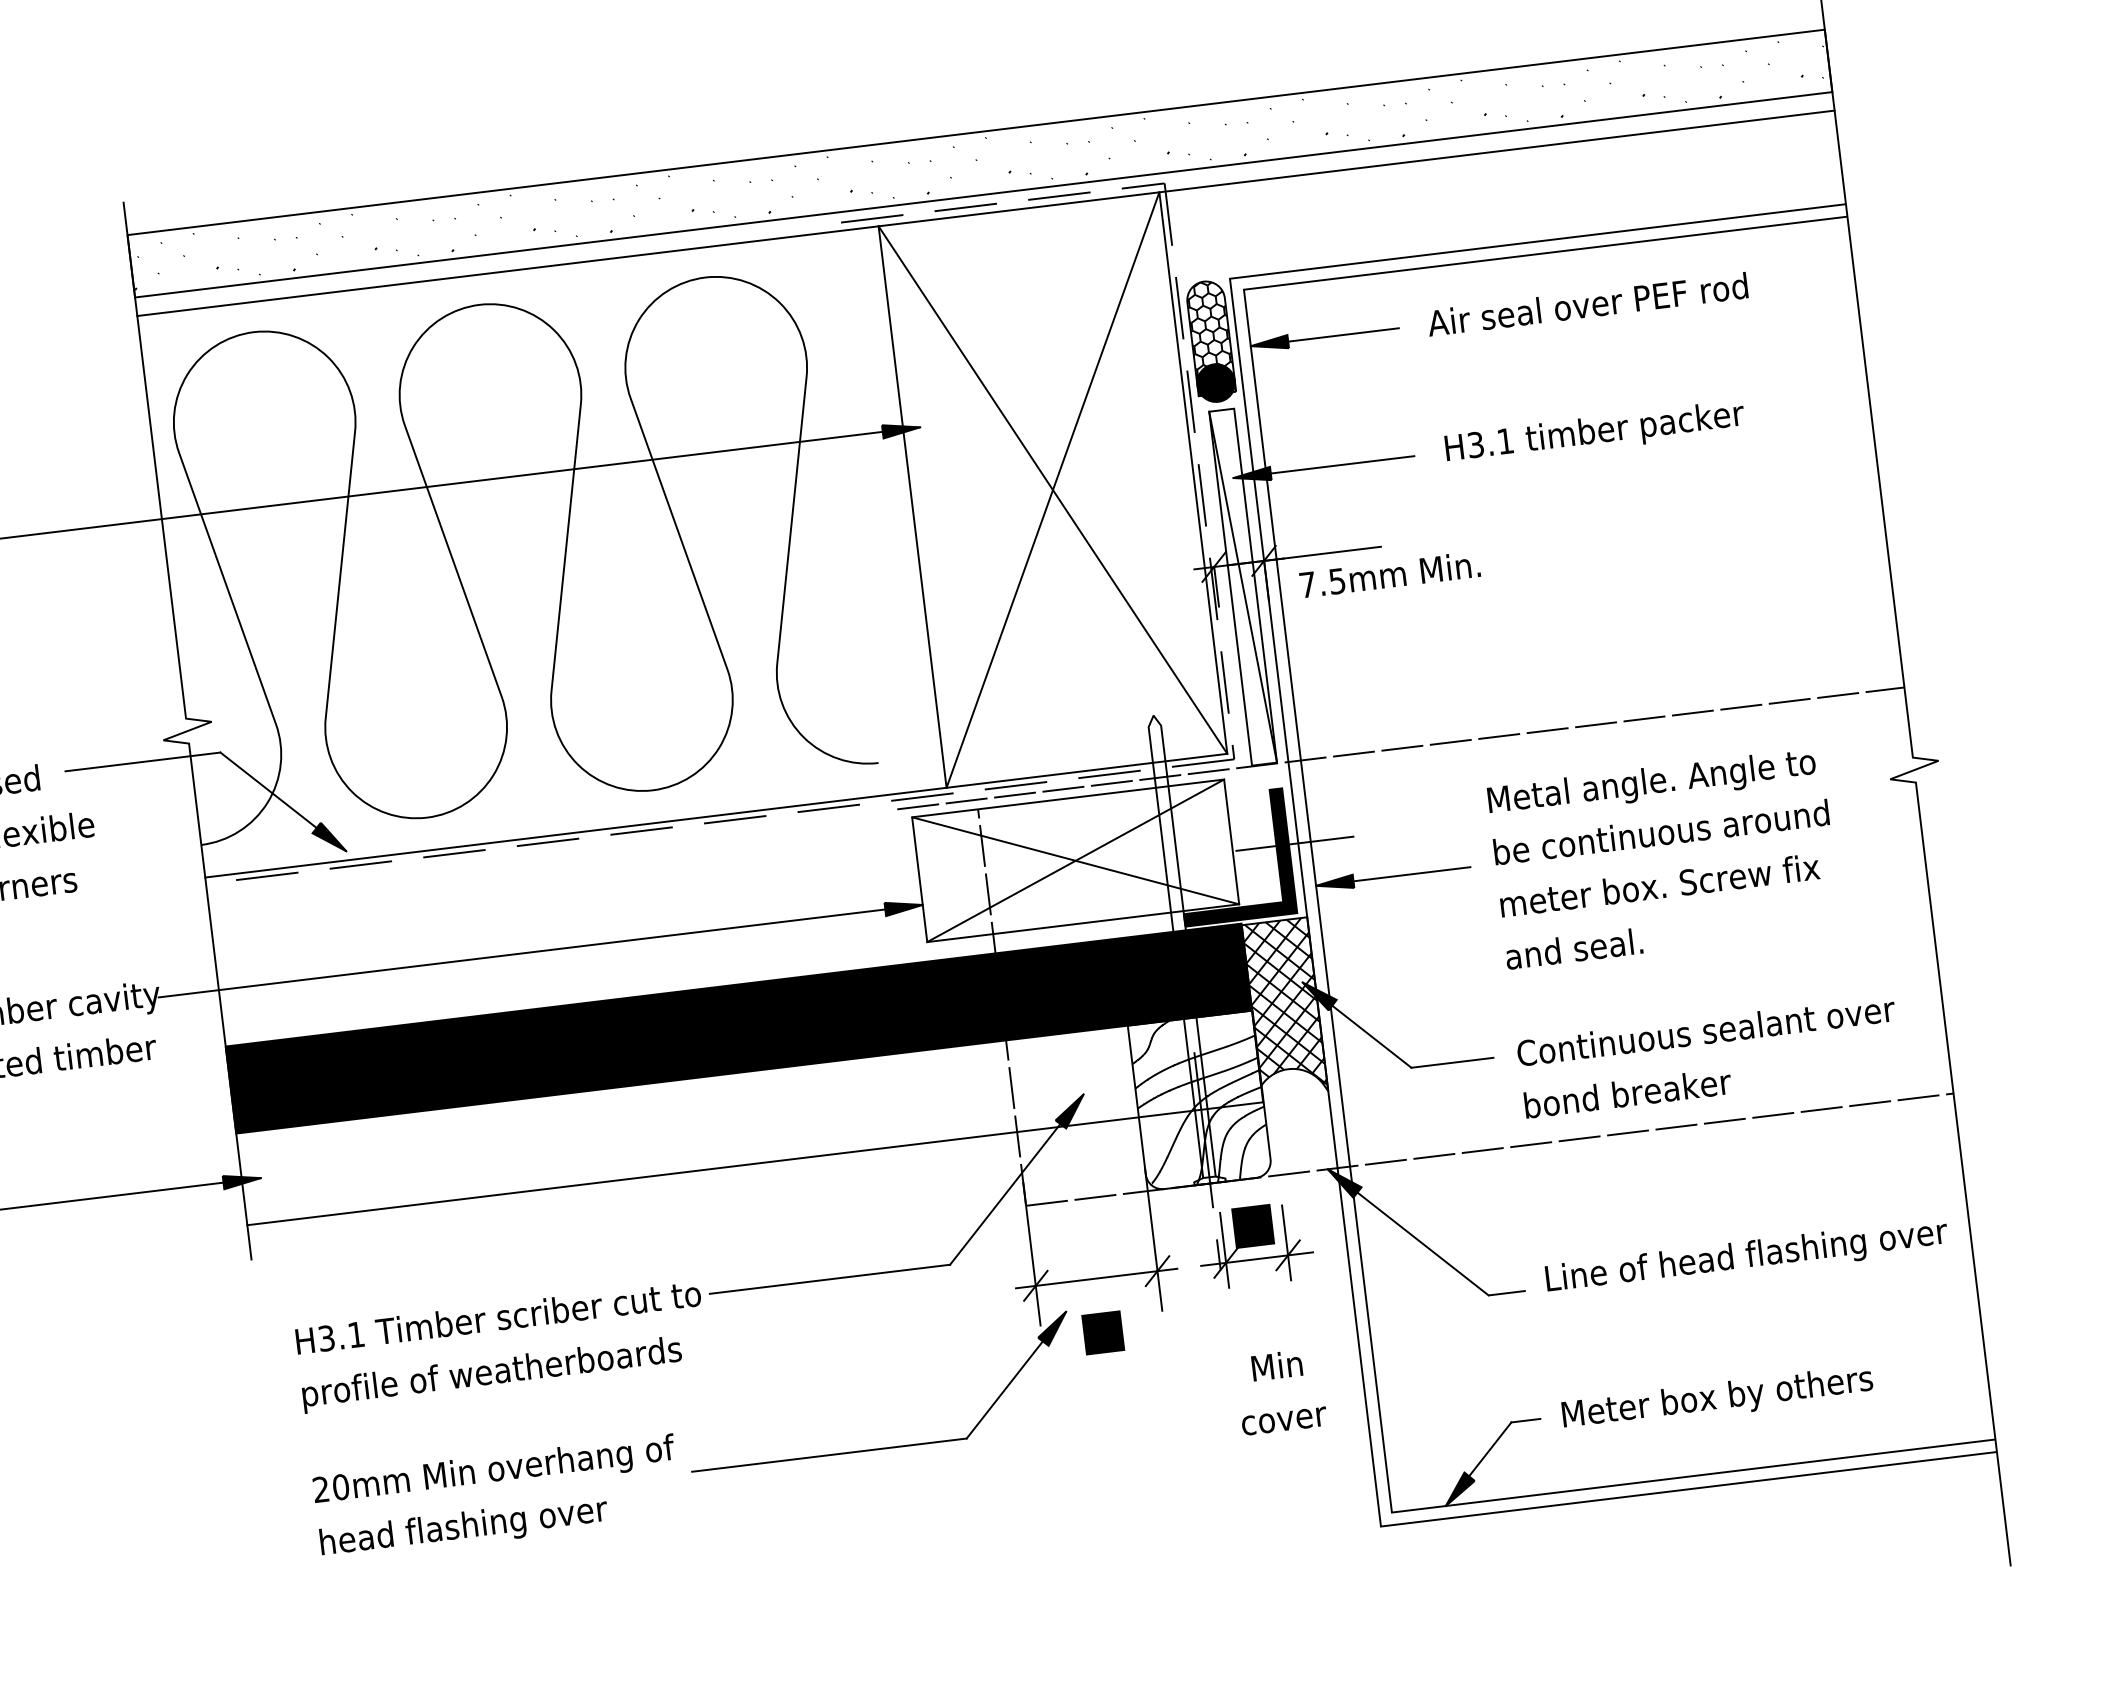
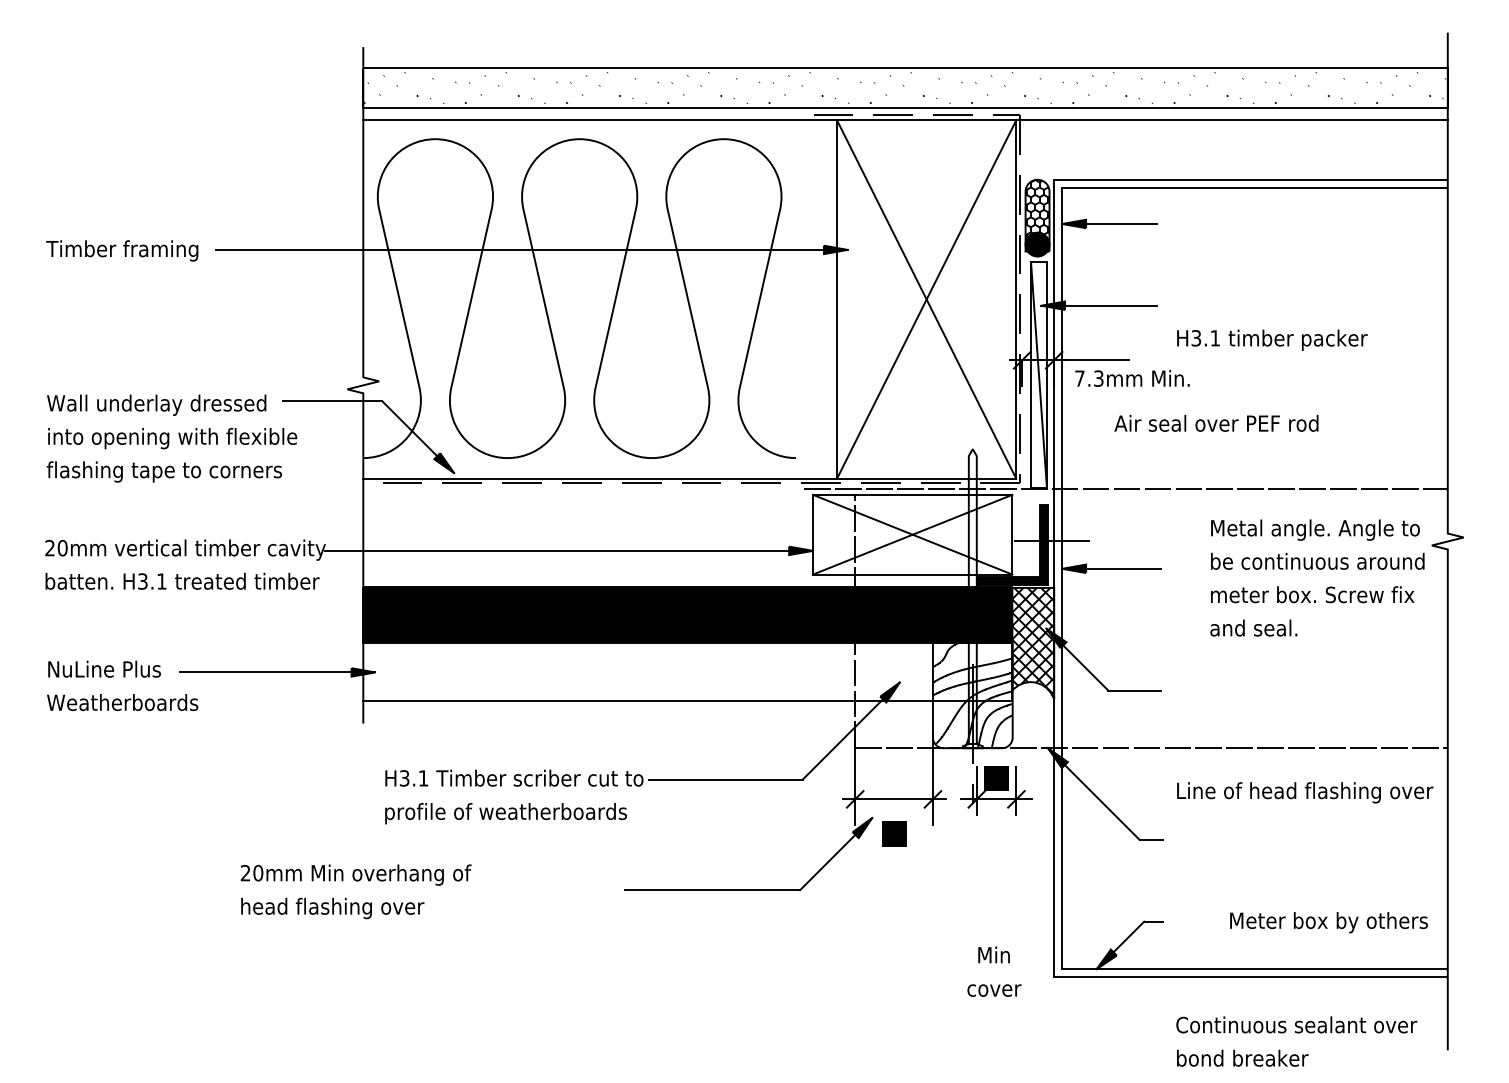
text: (1587, 303) -> (1216, 422), moved
text: (1595, 432) -> (1272, 339), moved
text: (1336, 579) -> (1098, 377), 7.5mm -> 7.3mm
text: (1664, 857) -> (1317, 577), moved
text: (1708, 1056) -> (1296, 1041), moved
text: (1747, 1257) -> (1305, 792), moved
text: (1280, 1391) -> (994, 971), moved
text: (1716, 1399) -> (1328, 922), moved
text: (496, 1497) -> (355, 891), moved

